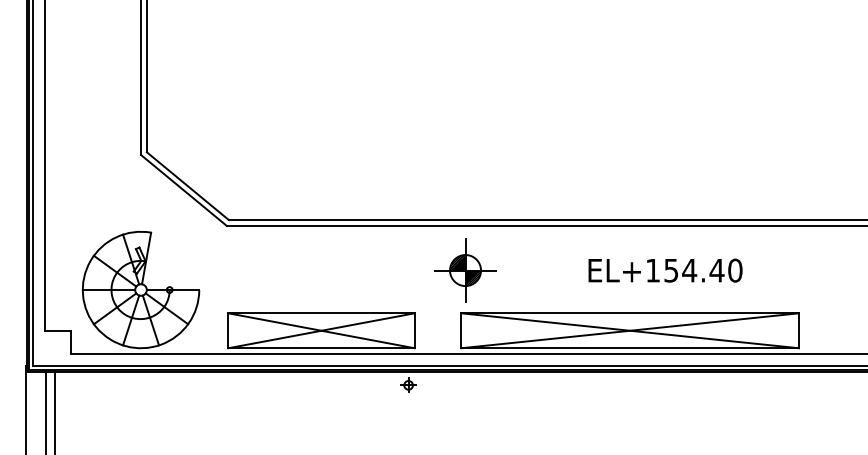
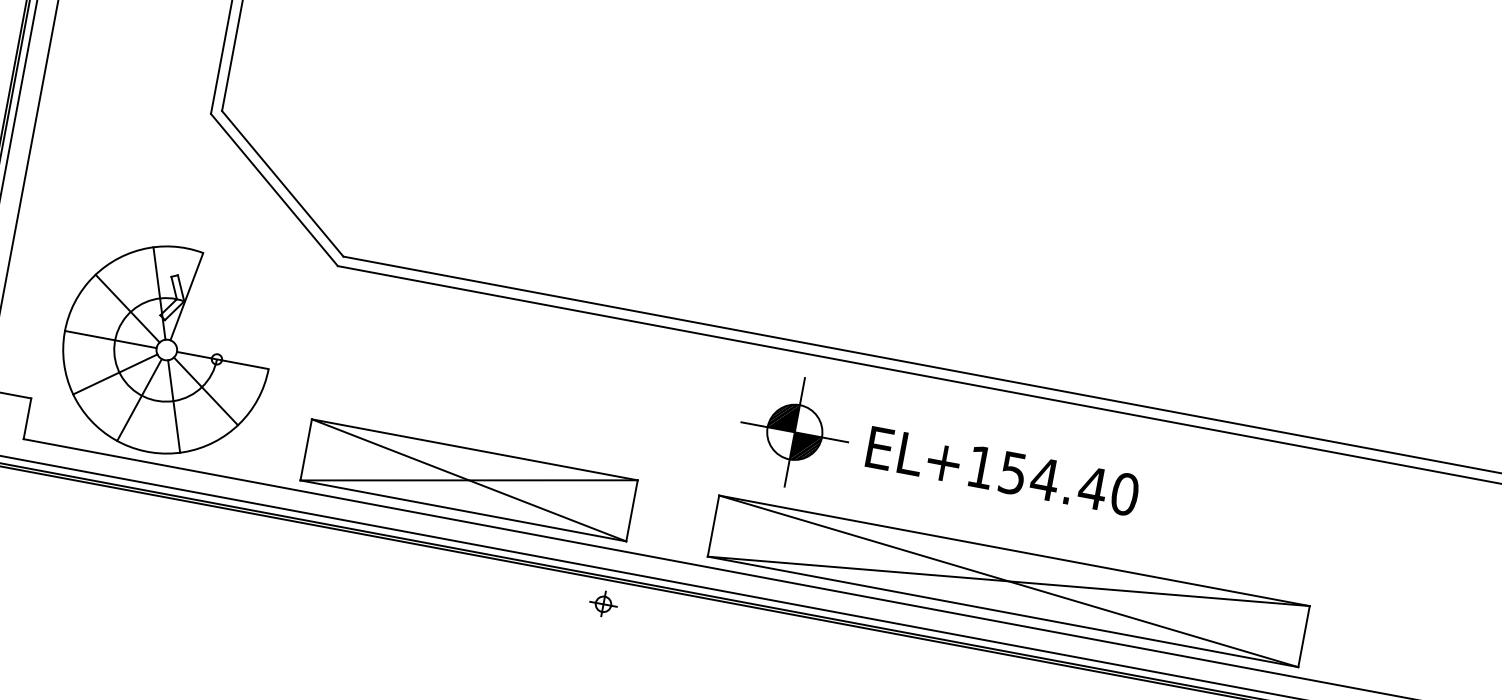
part: (465, 270) -> (794, 432), moved
text: (665, 270) -> (1002, 471), moved

